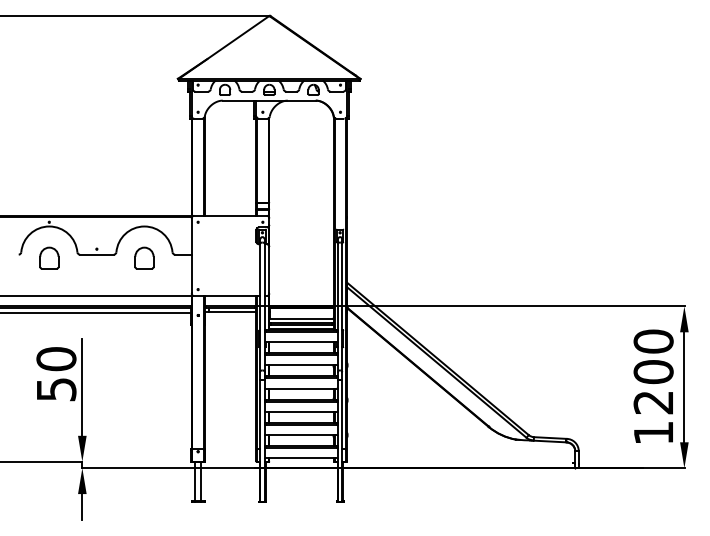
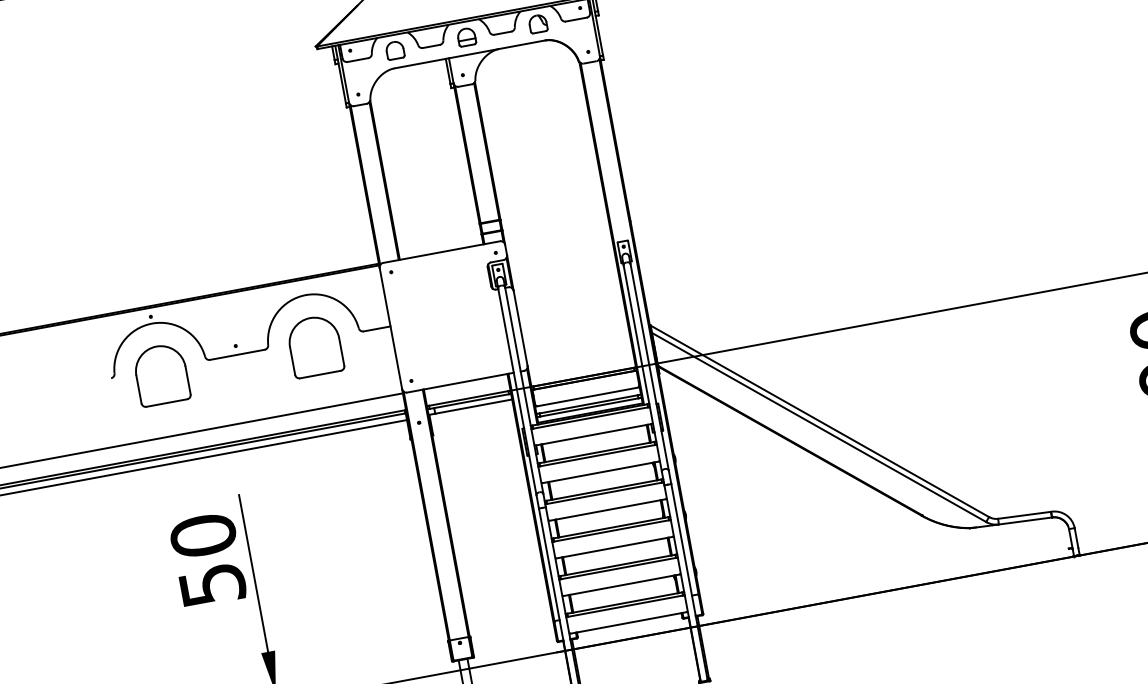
part: (49, 257) -> (161, 373), size x1.67
part: (144, 257) -> (315, 345), size x1.67

